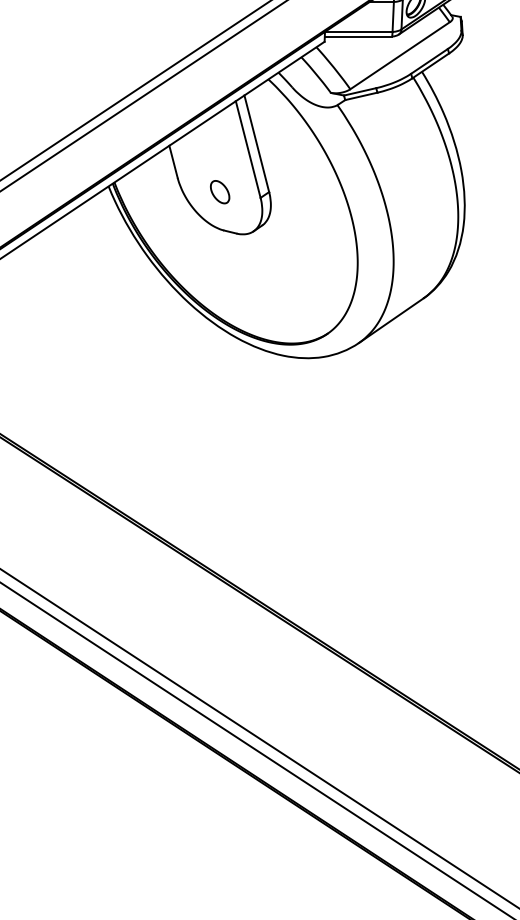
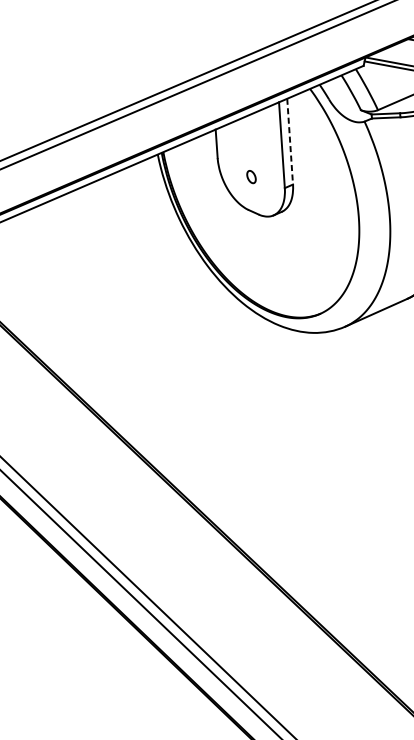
line: (256, 143) -> (289, 141), solid -> dashed
part: (220, 192) -> (251, 177), size x0.6

